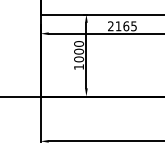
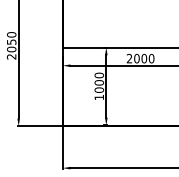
text: (126, 26) -> (144, 58), 2165 -> 2000

